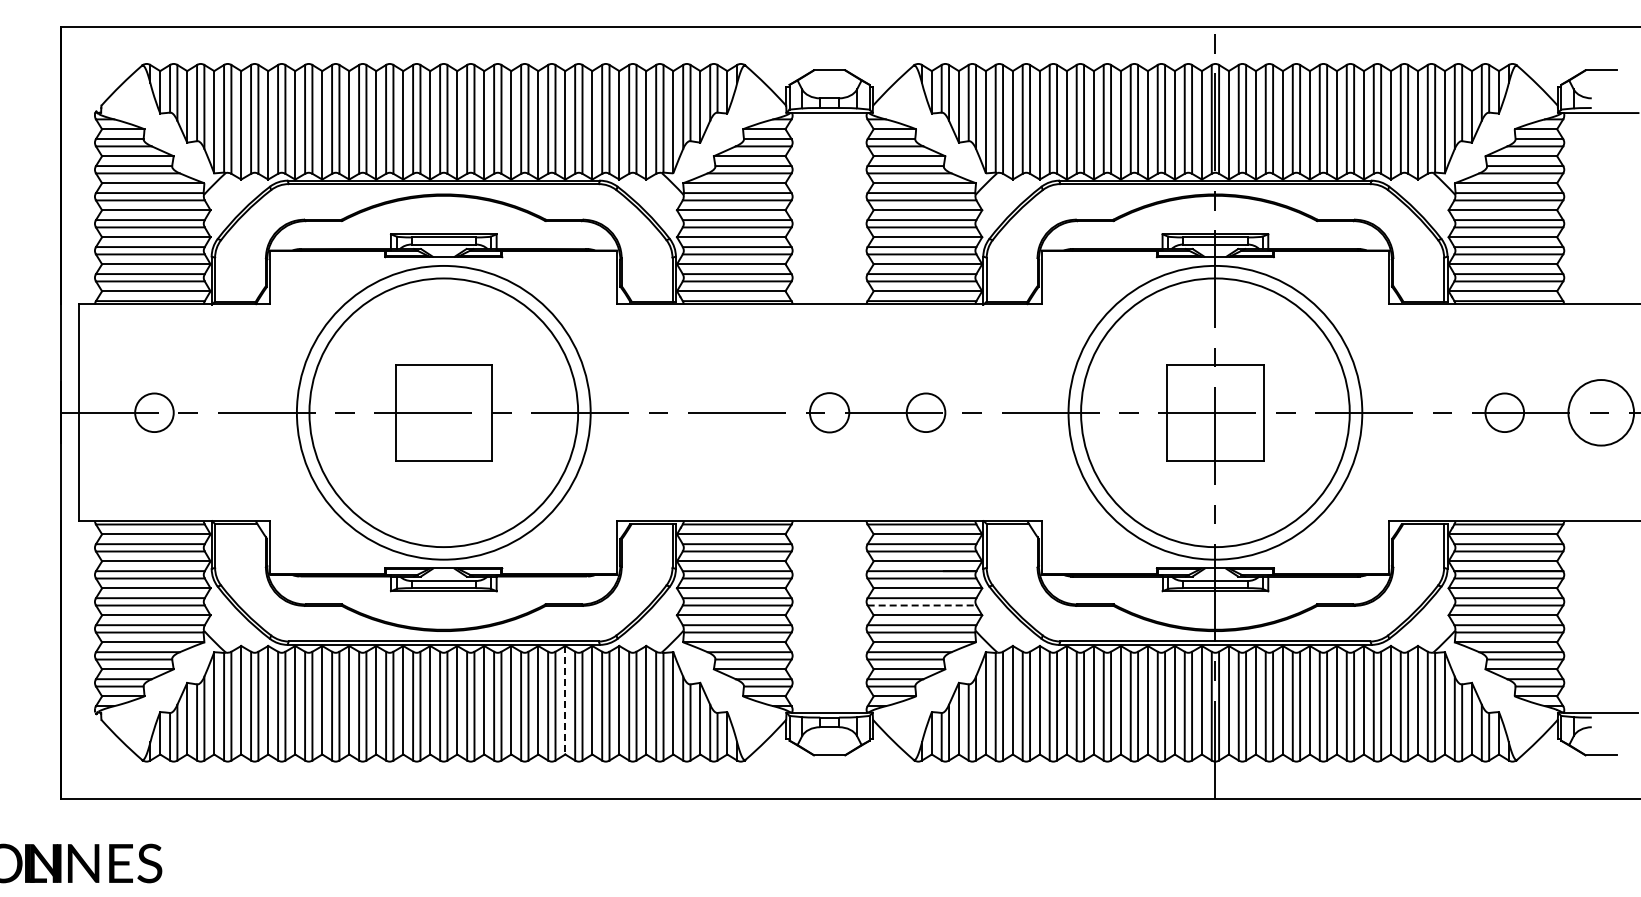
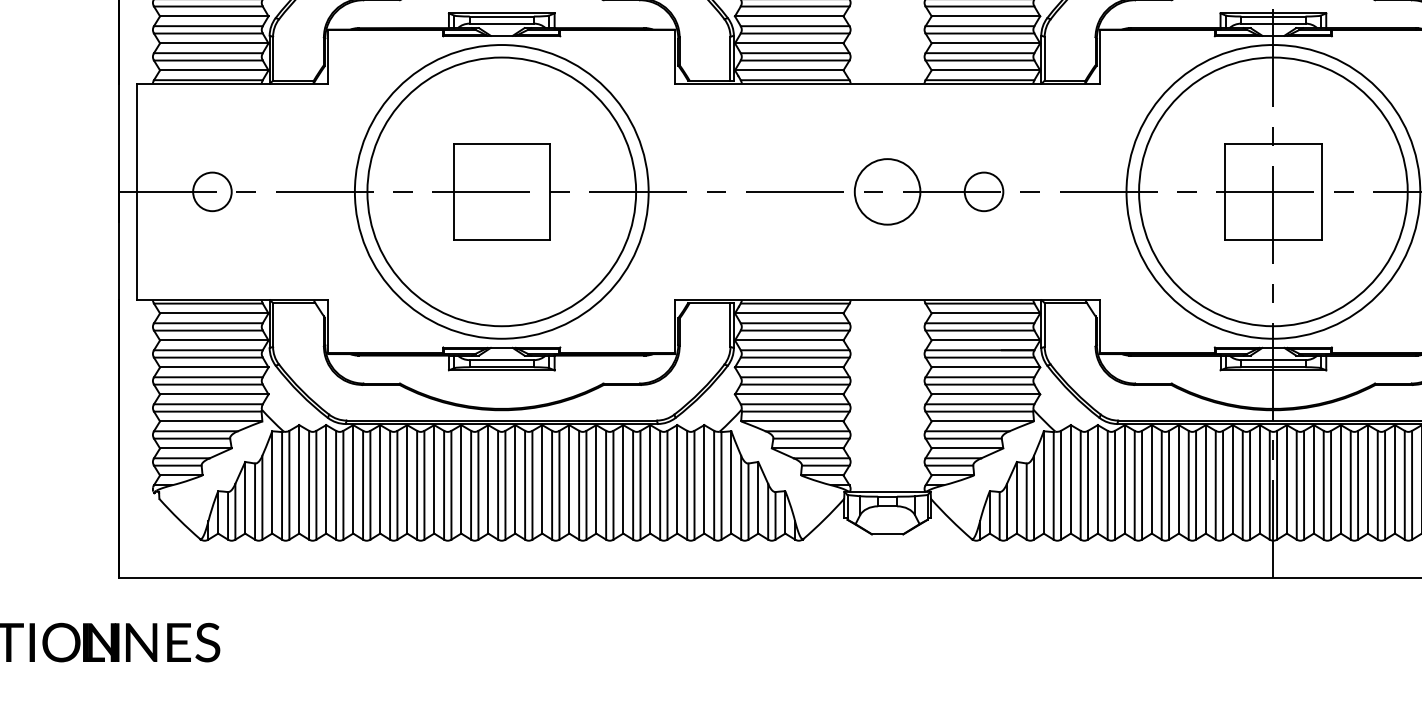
circle: (829, 412) -> (887, 191), size x1.67
line: (922, 605) -> (980, 384), dashed -> solid
line: (565, 700) -> (623, 479), dashed -> solid

